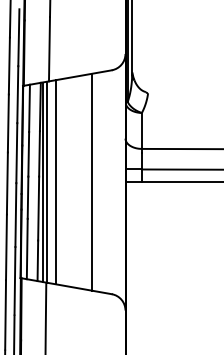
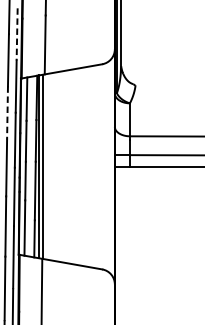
line: (18, 38) -> (16, 35), solid -> dashed
line: (8, 123) -> (7, 113), solid -> dashed
line: (92, 181) -> (84, 166), removed
line: (56, 182) -> (51, 167), removed

